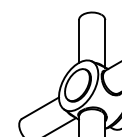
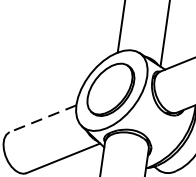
line: (40, 108) -> (43, 119), solid -> dashed

